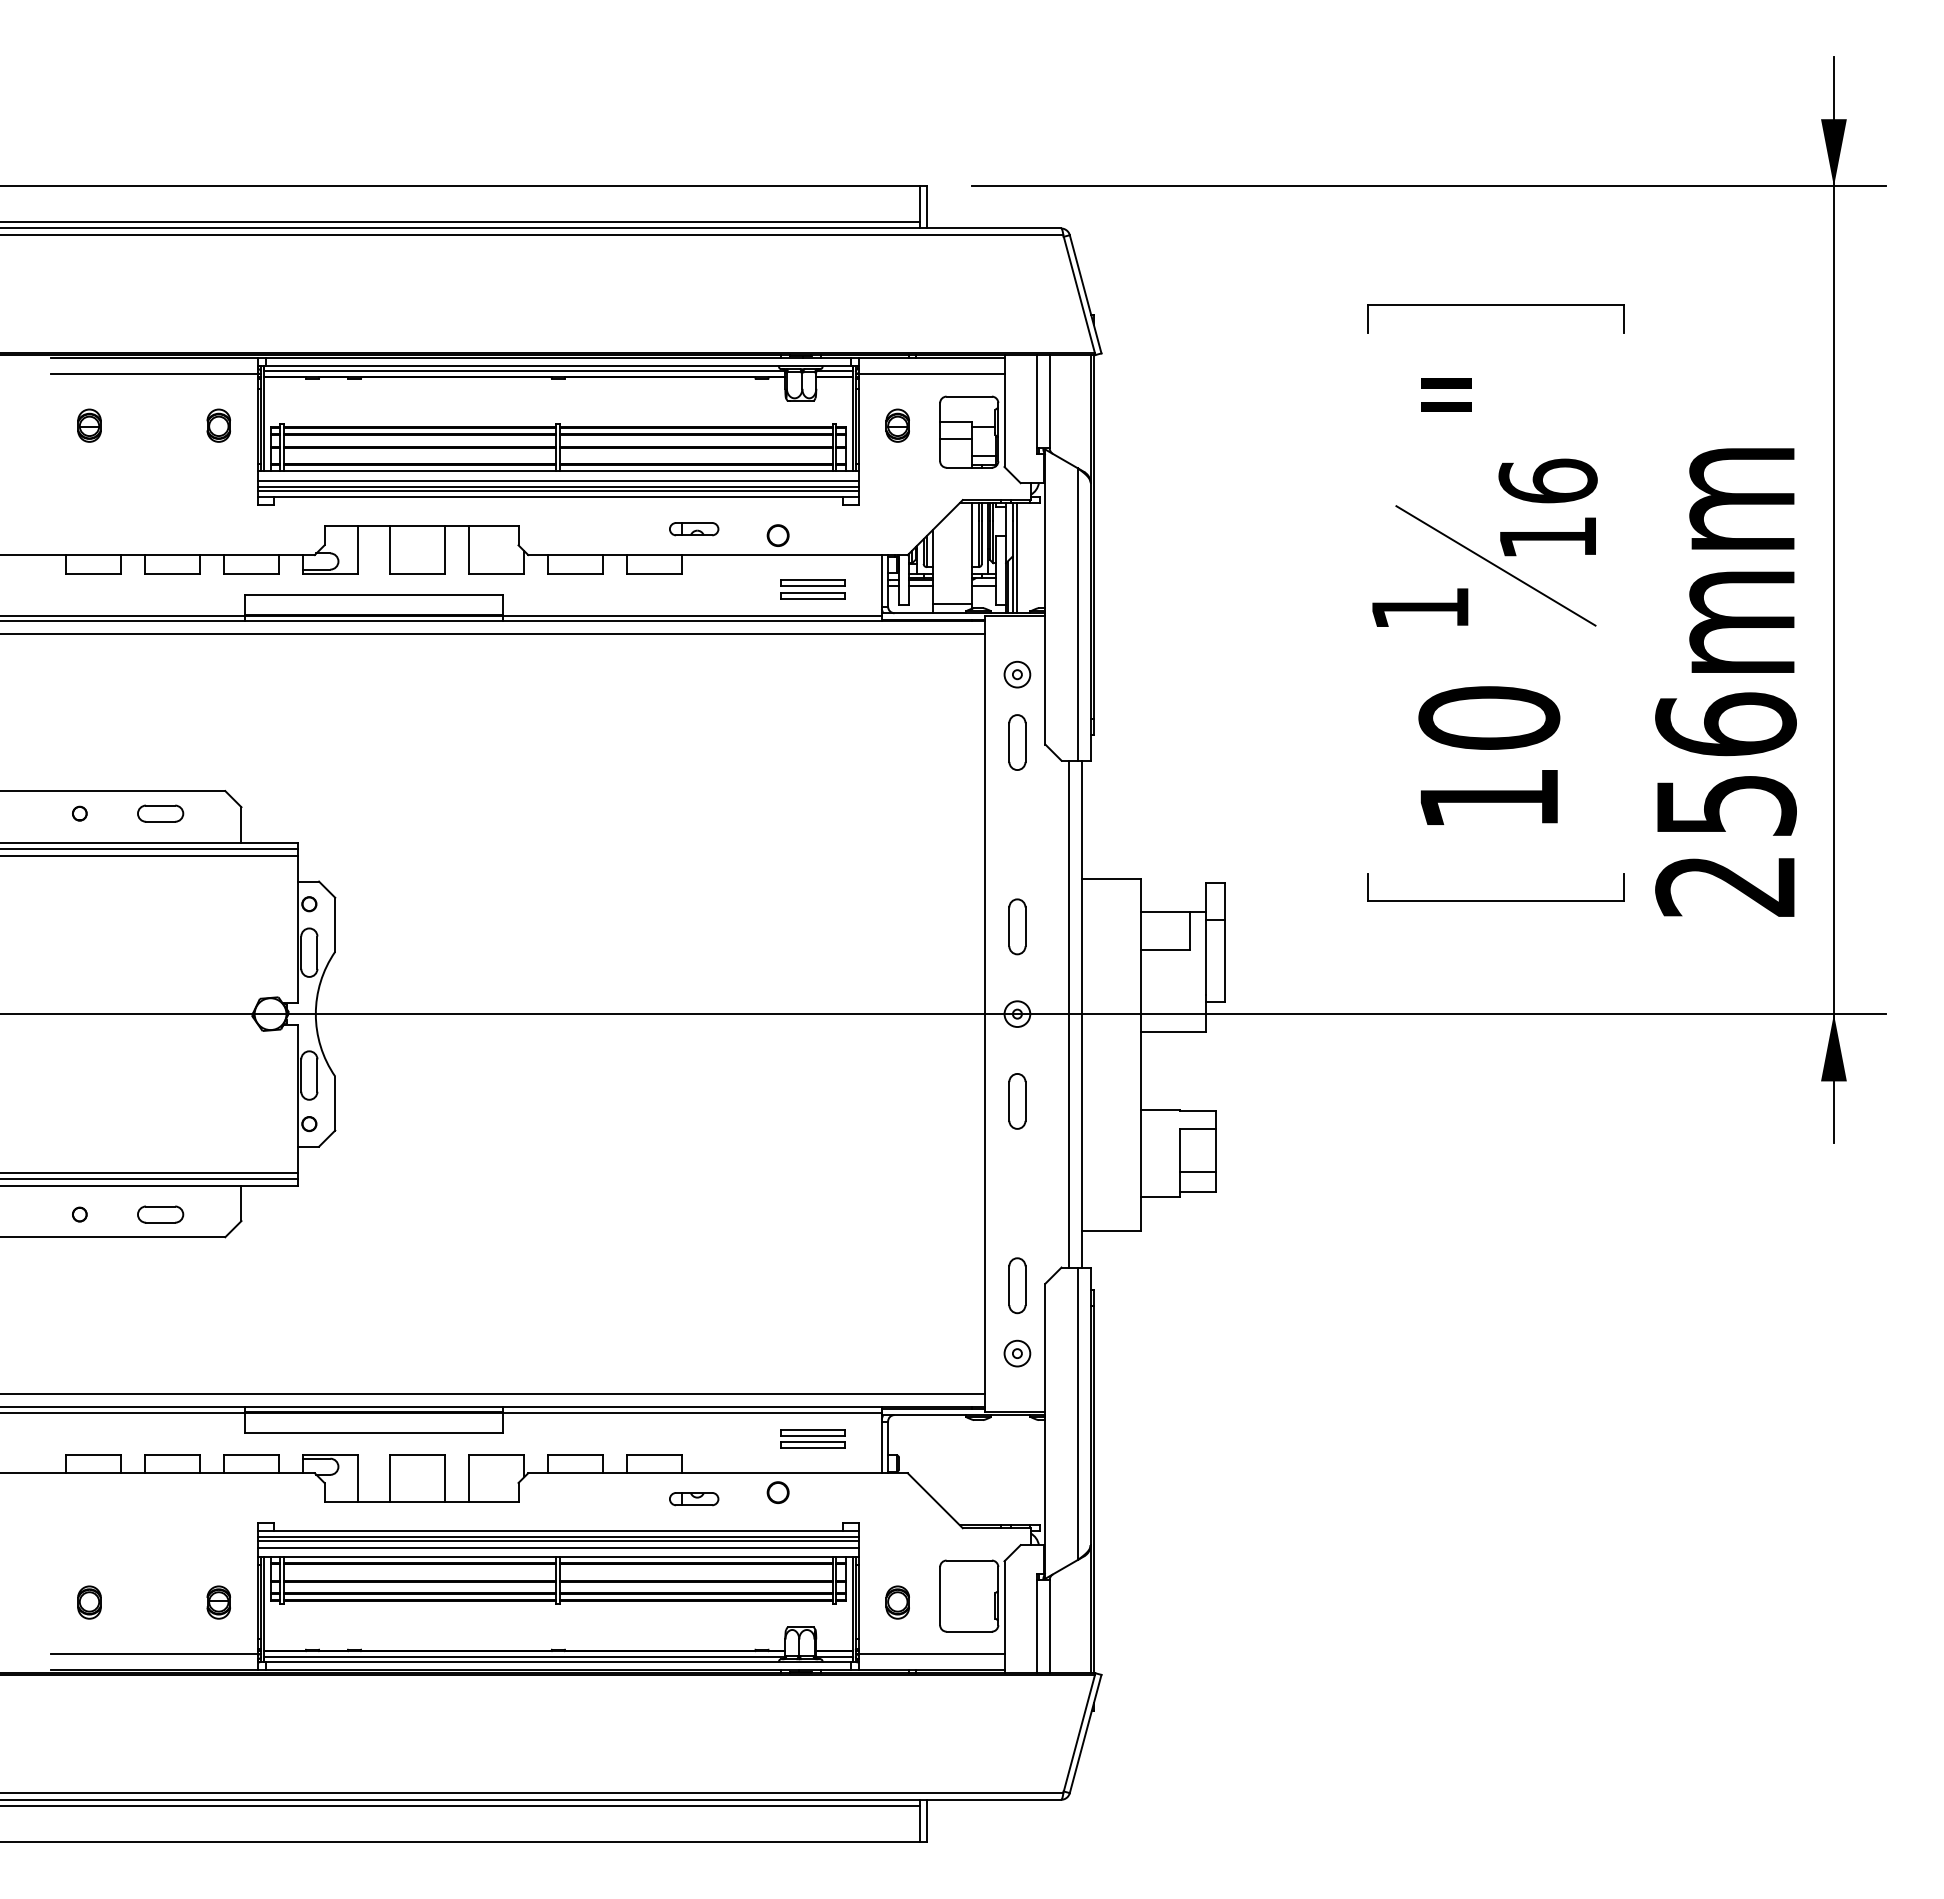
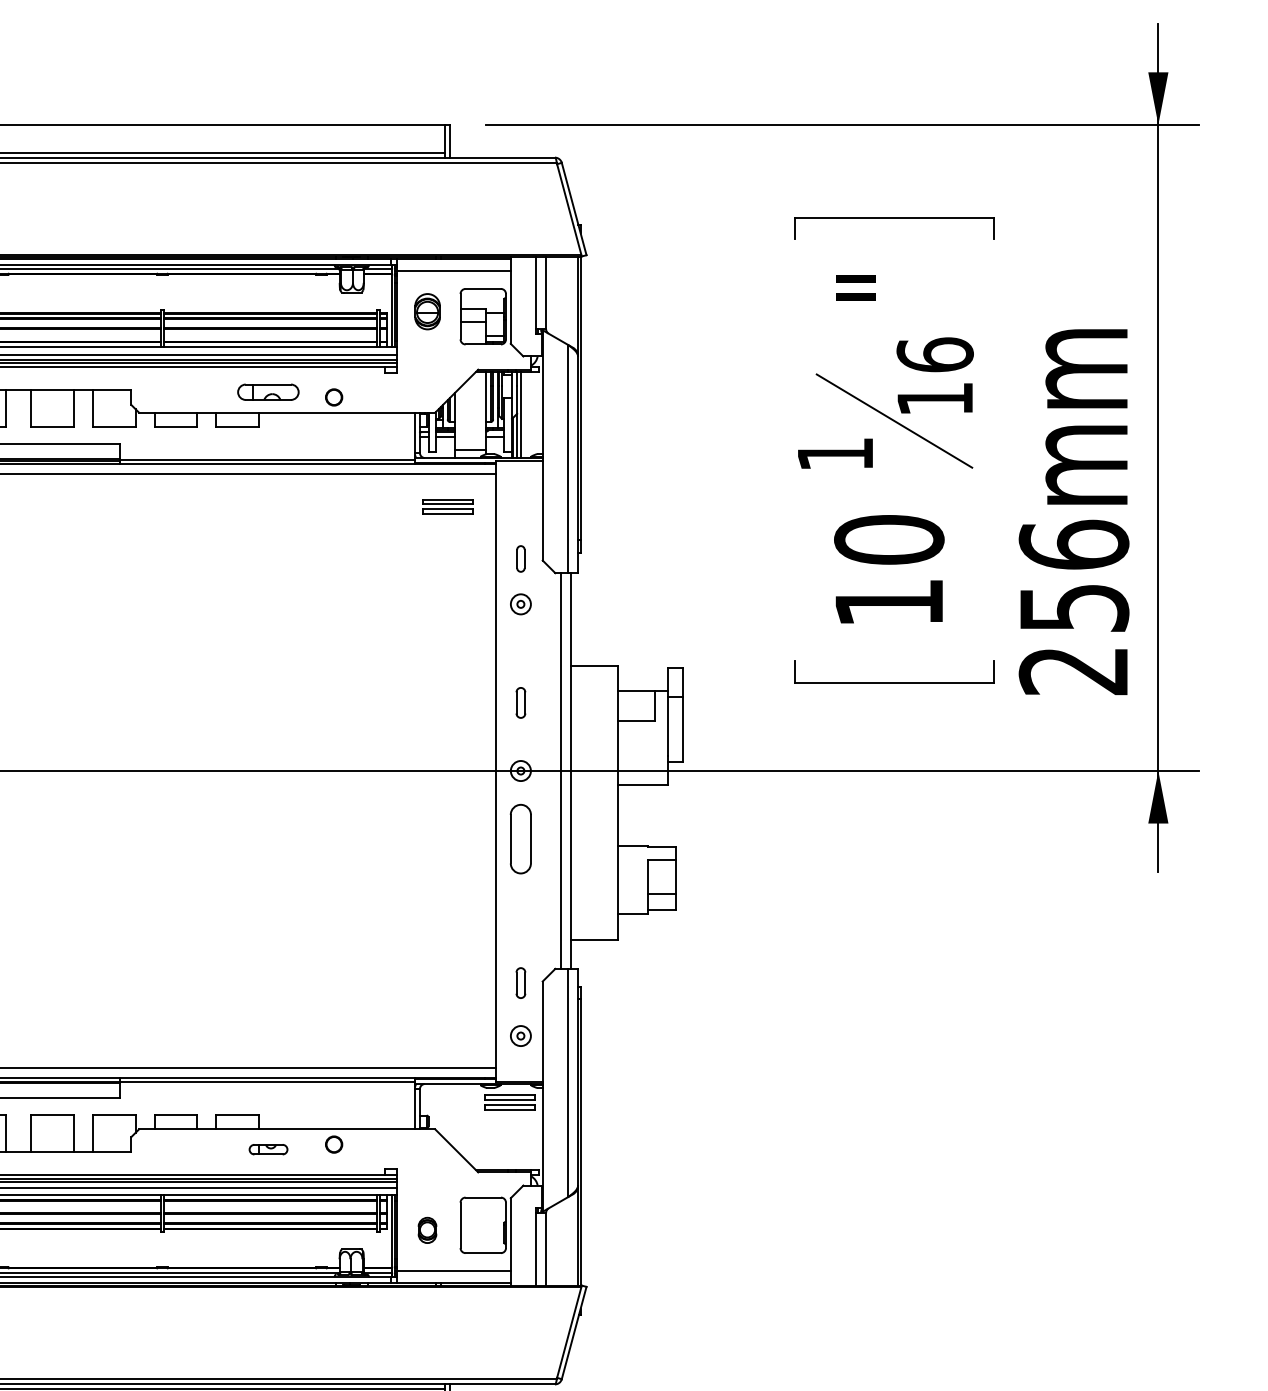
part: (897, 425) -> (427, 311), size x1.4
part: (694, 529) -> (268, 392), size x1.6
part: (812, 589) -> (447, 506), moved
part: (1017, 674) -> (520, 604), moved
part: (1017, 742) -> (520, 558), size x0.6
part: (1017, 926) -> (520, 702), size x0.7
part: (1017, 1101) -> (520, 839), size x1.6
part: (1017, 1285) -> (520, 982), size x0.7
part: (812, 1438) -> (509, 1102), moved

